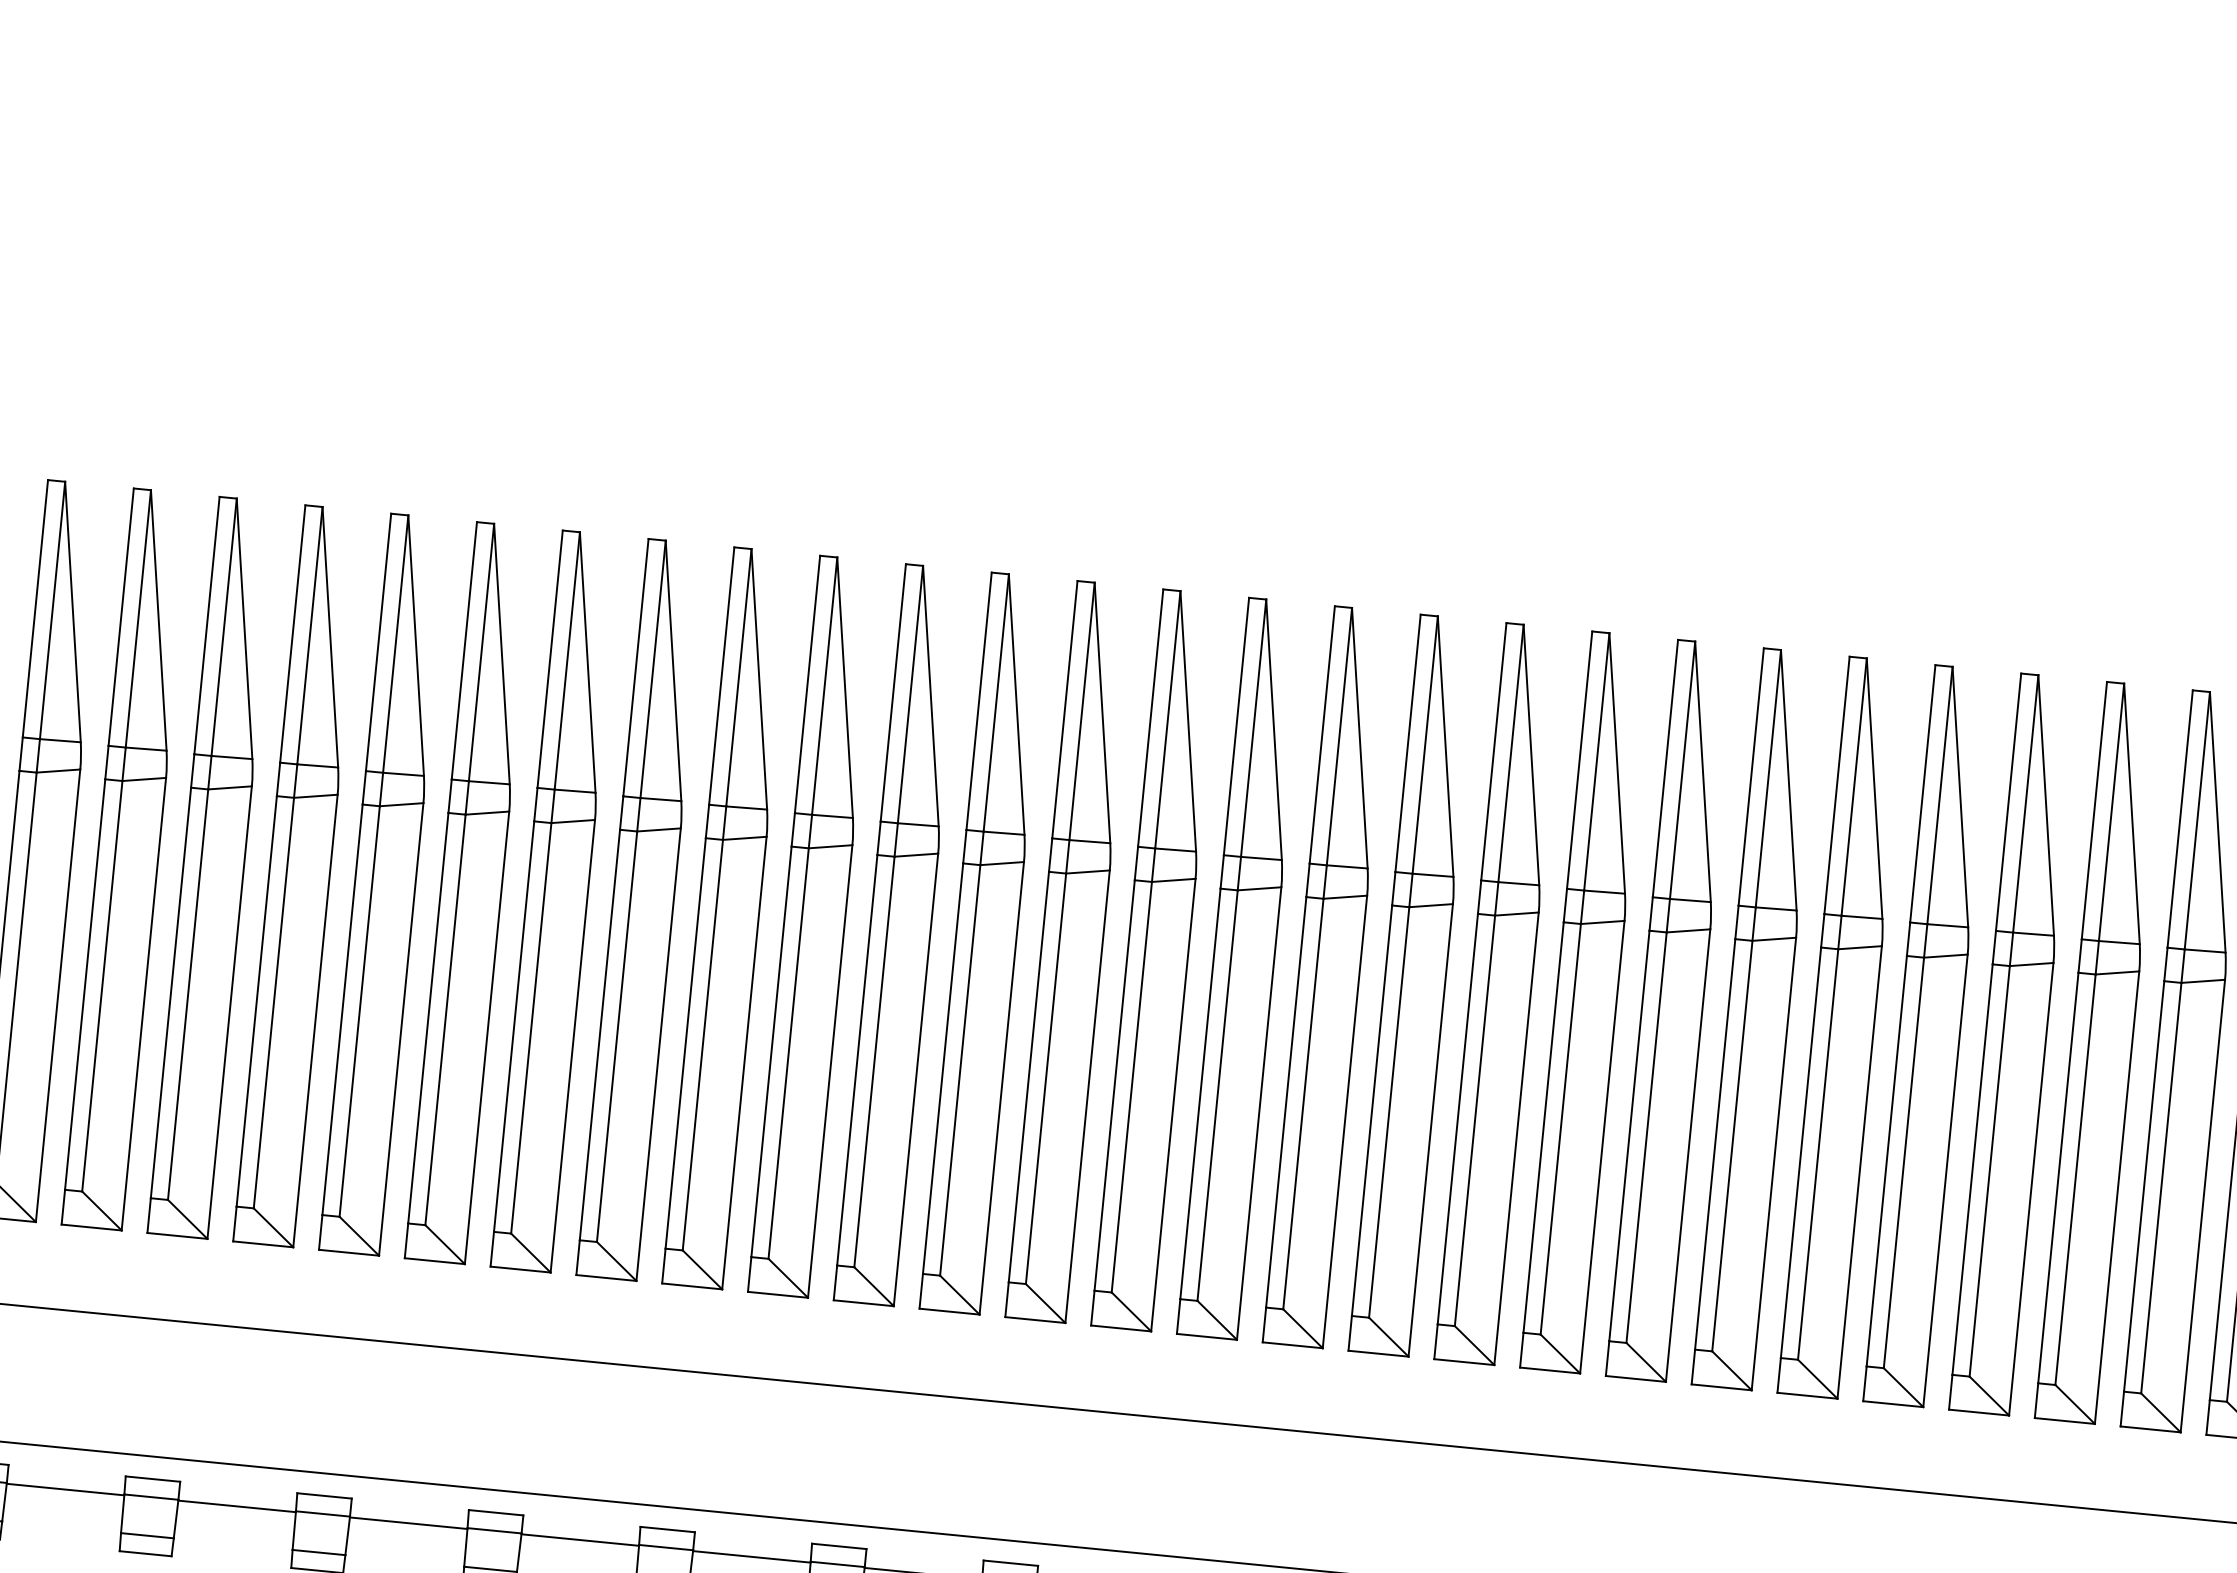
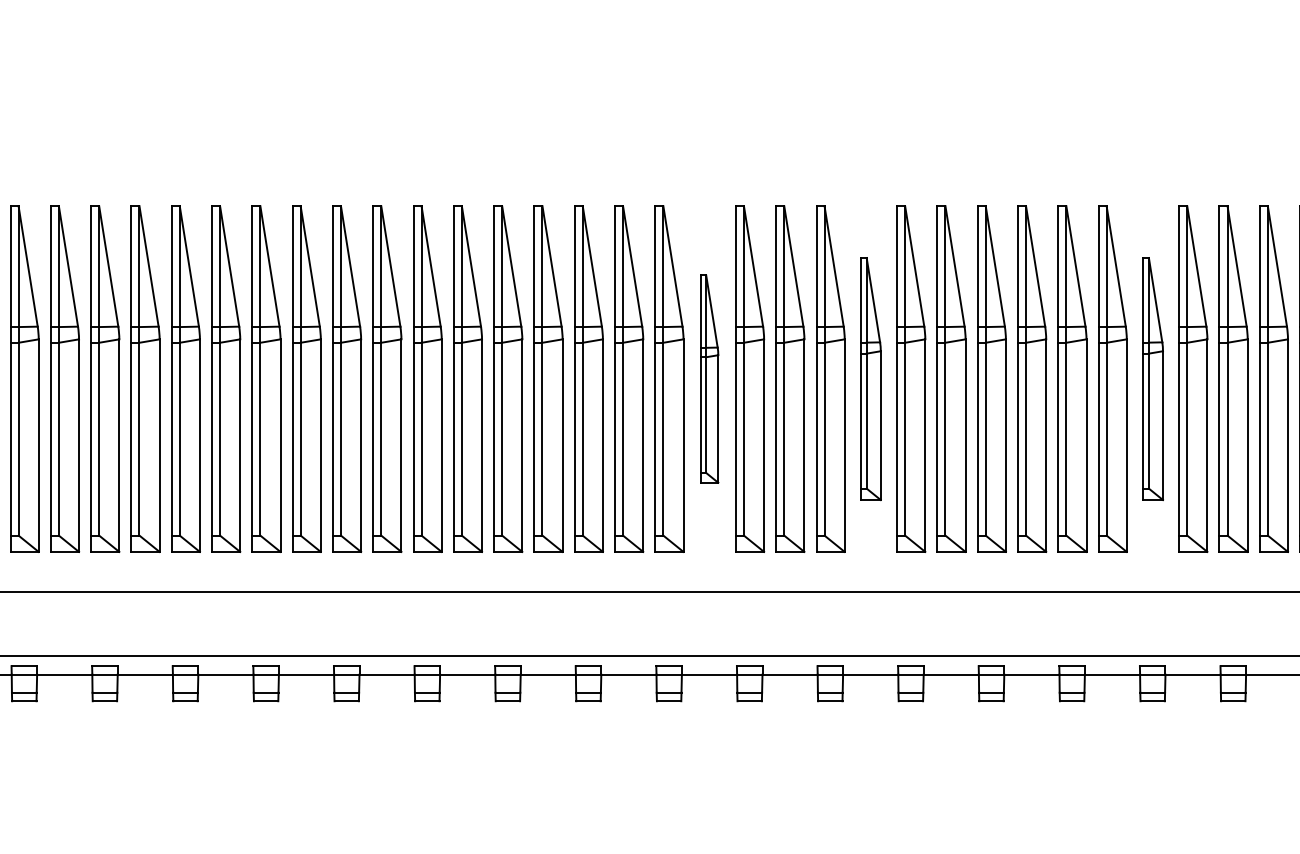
part: (1156, 959) -> (709, 378), size x0.6
part: (1499, 992) -> (870, 378), size x0.7
part: (2102, 1051) -> (1153, 378), size x0.7

